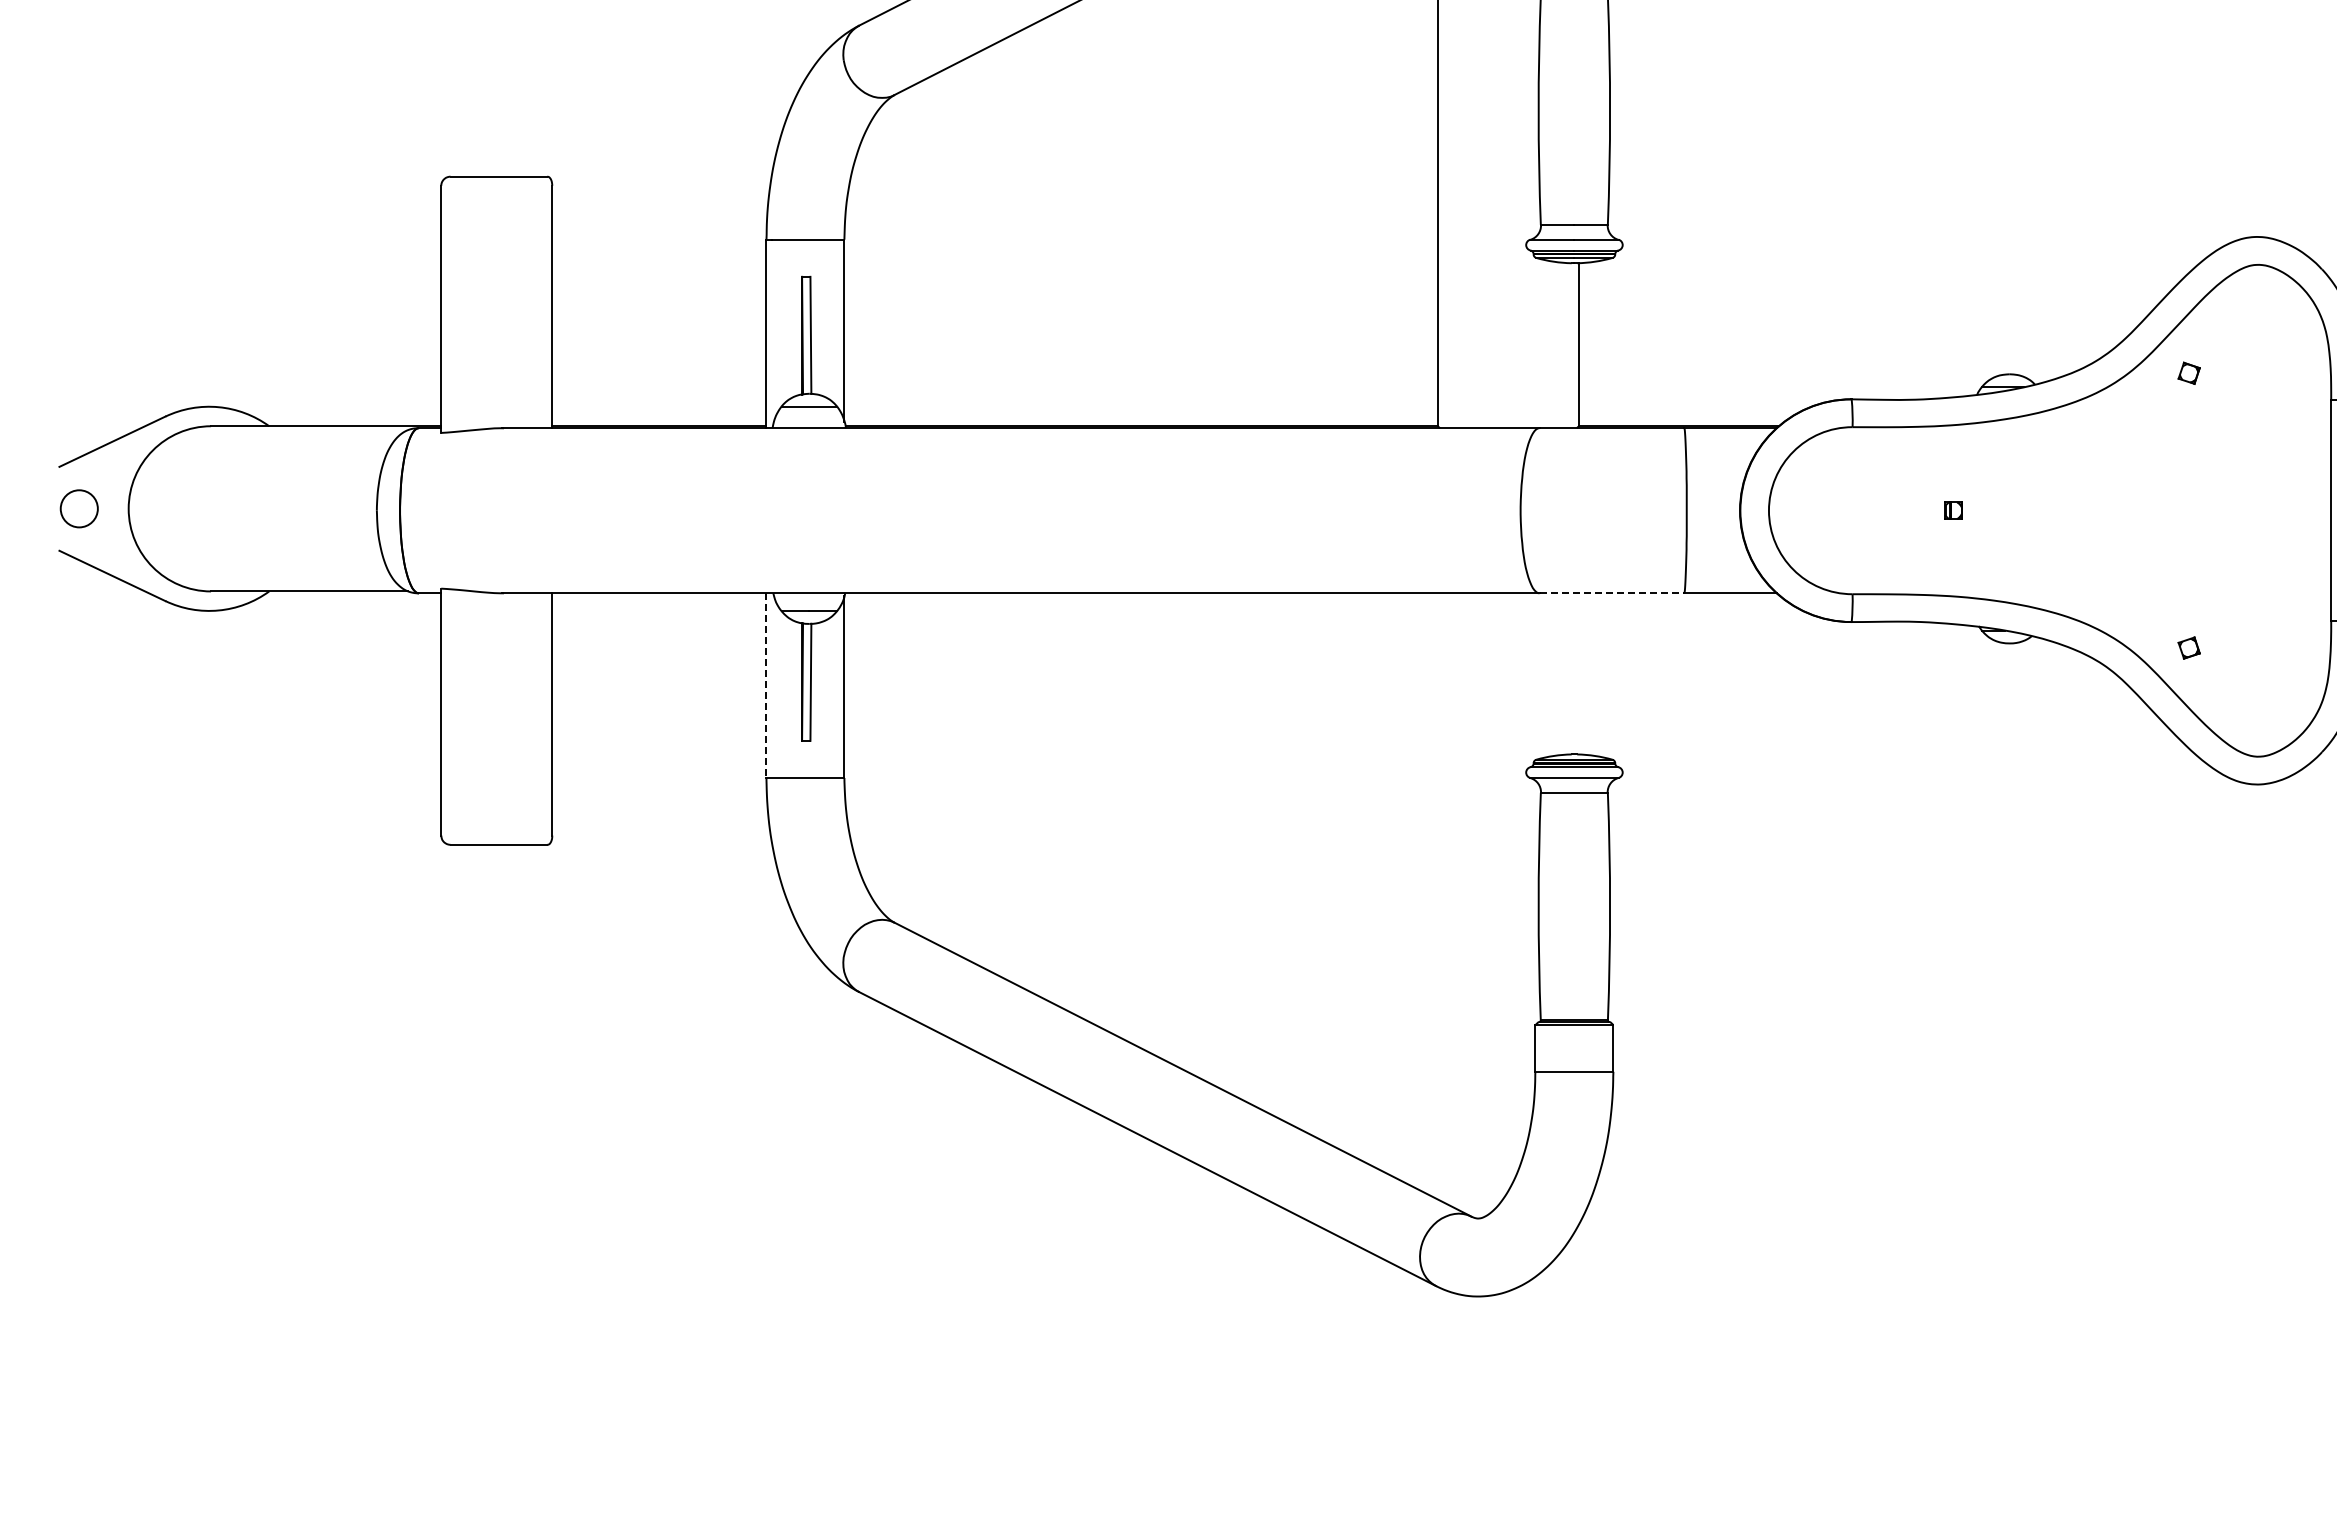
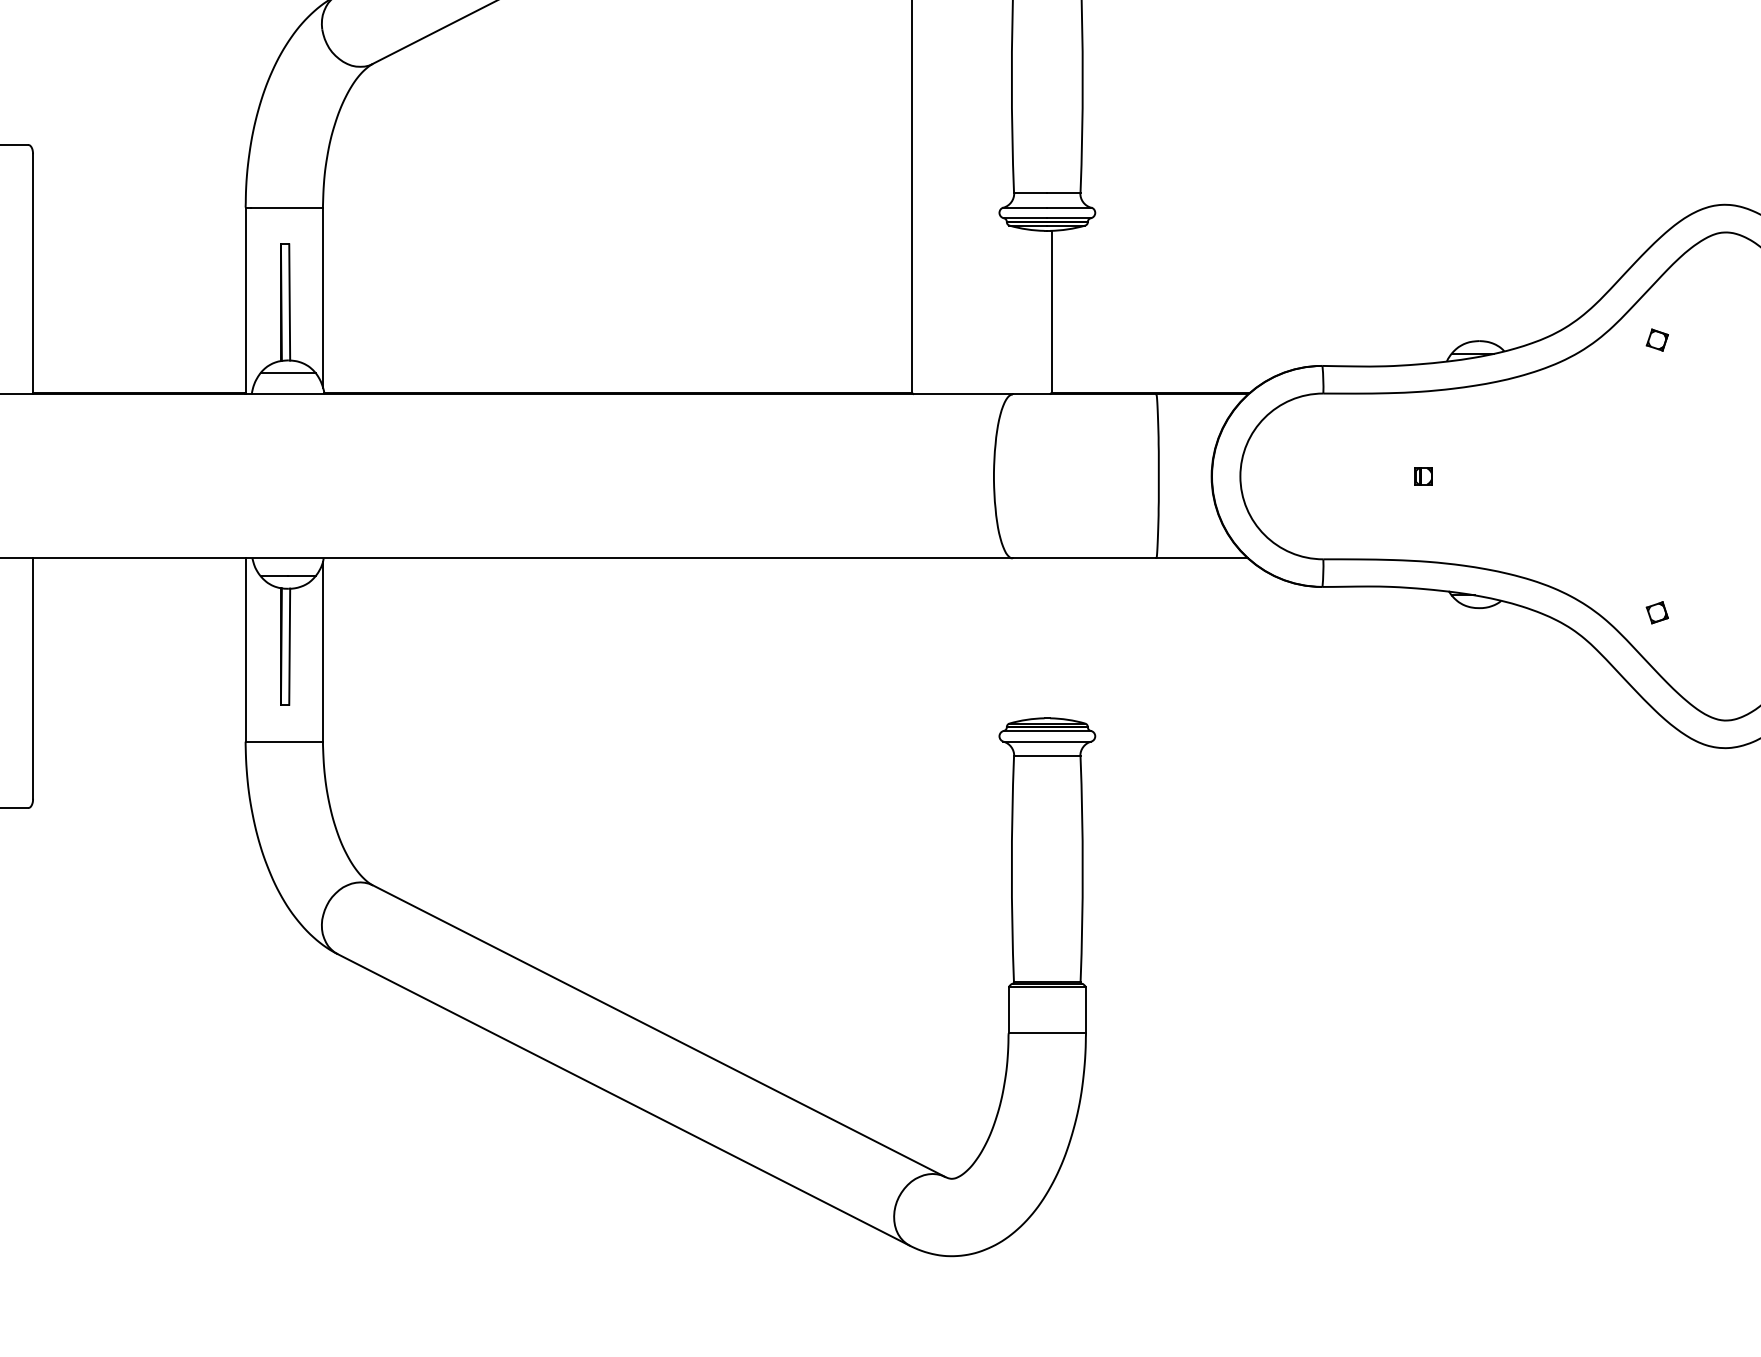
line: (1612, 593) -> (1085, 558), dashed -> solid
line: (766, 686) -> (245, 650), dashed -> solid

